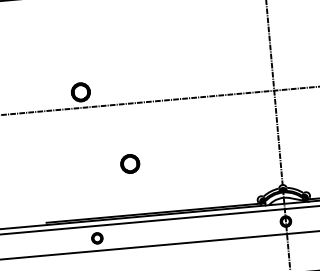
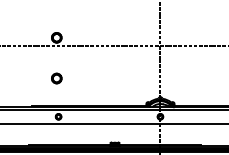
part: (129, 163) -> (56, 78), moved

